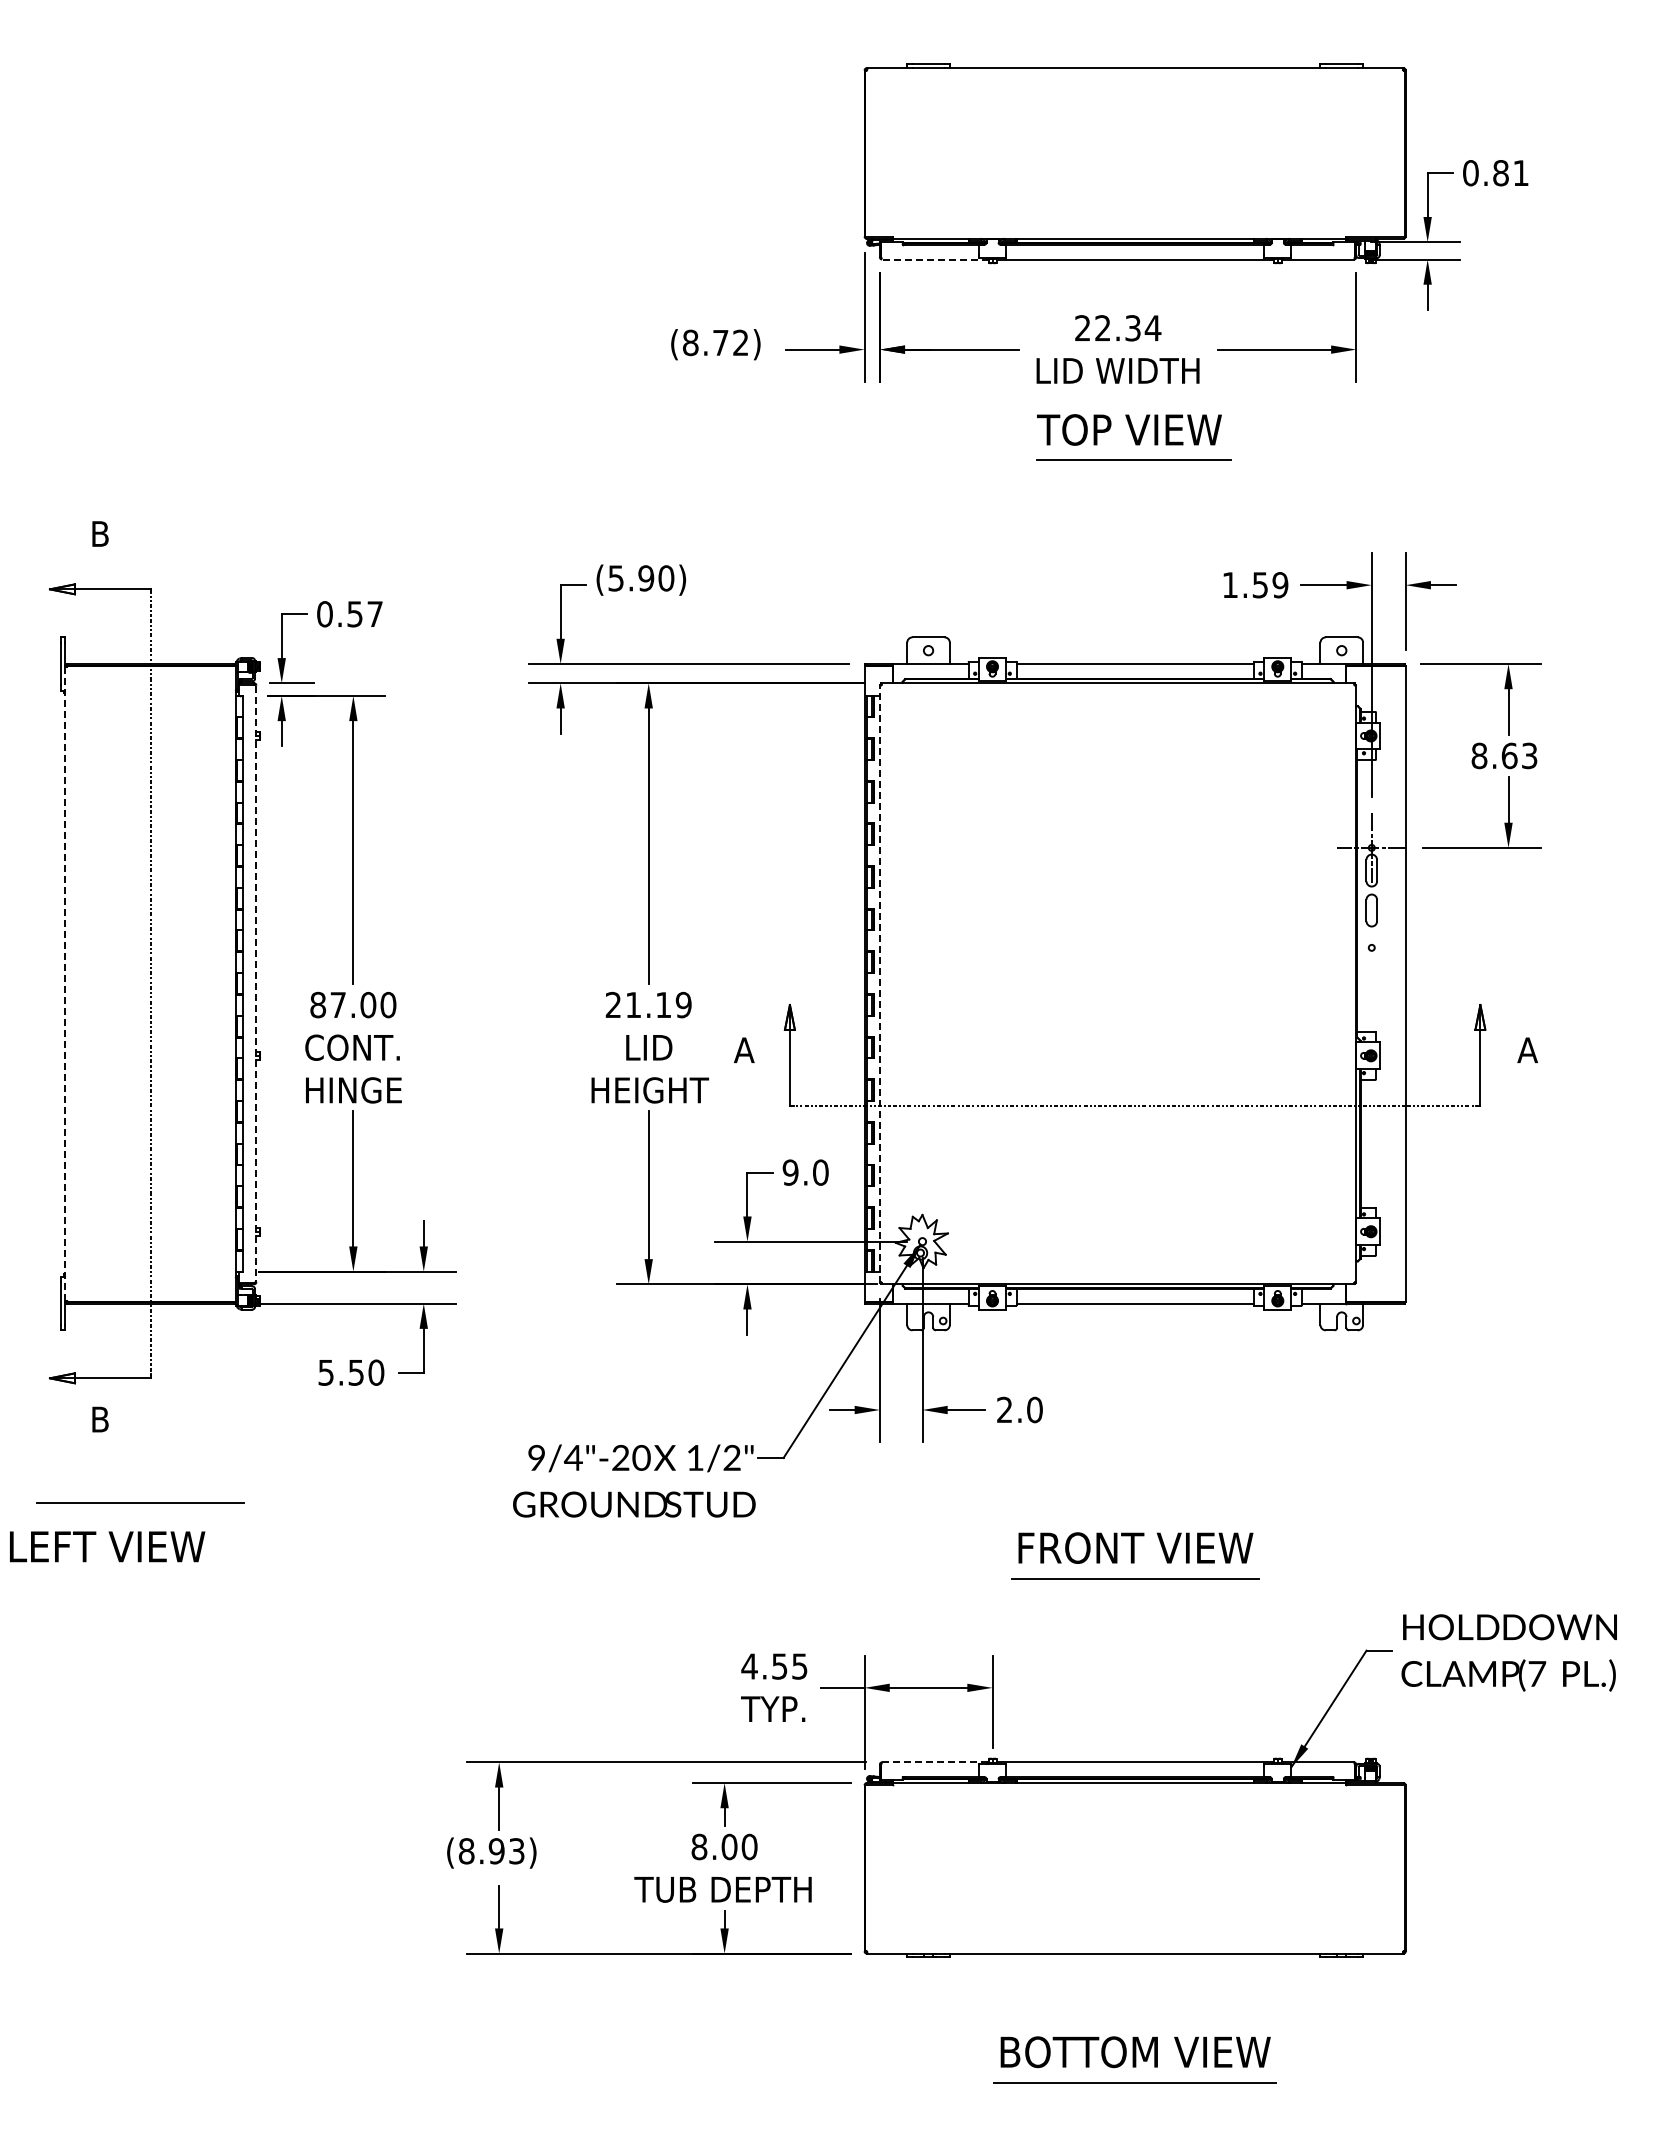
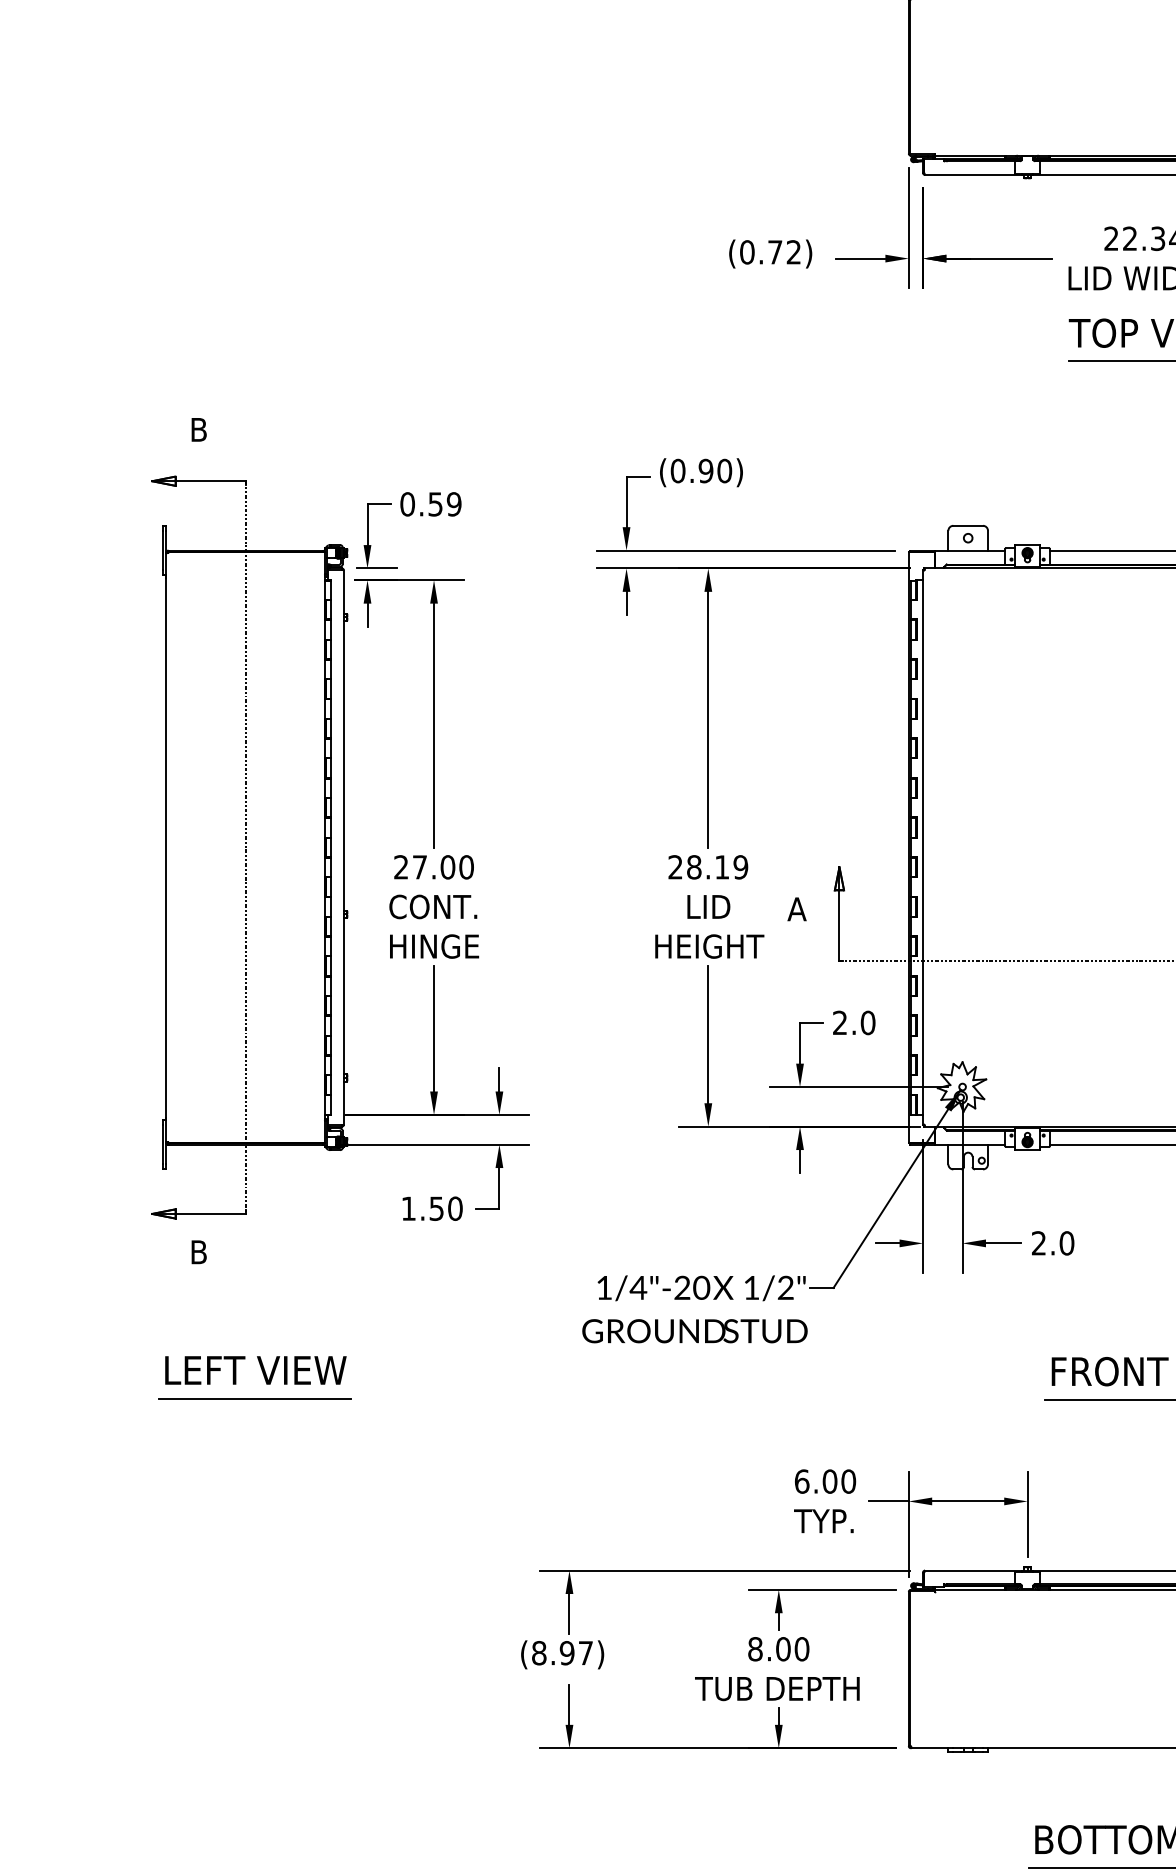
line: (934, 259) -> (973, 174), dashed -> solid
text: (690, 342) -> (747, 251), (8.72) -> (0.72)
text: (616, 578) -> (678, 471), (5.90) -> (0.90)
text: (374, 614) -> (453, 504), 0.57 -> 0.59
line: (65, 983) -> (166, 847), dashed -> solid
line: (879, 983) -> (922, 847), dashed -> solid
line: (256, 984) -> (344, 848), dashed -> solid
text: (633, 1004) -> (694, 866), 21.19 -> 28.19
text: (318, 1005) -> (401, 867), 87.00 -> 27.00
text: (790, 1172) -> (839, 1022), 9.0 -> 2.0
text: (325, 1372) -> (408, 1208), 5.50 -> 1.50
text: (536, 1457) -> (604, 1287), 9/4"-20 -> 1/4"-20
line: (140, 1502) -> (254, 1398), moved
text: (107, 1546) -> (255, 1370), moved
text: (774, 1666) -> (825, 1481), 4.55 -> 6.00
line: (935, 1762) -> (974, 1570), dashed -> solid
text: (516, 1851) -> (585, 1653), (8.93) -> (8.97)

